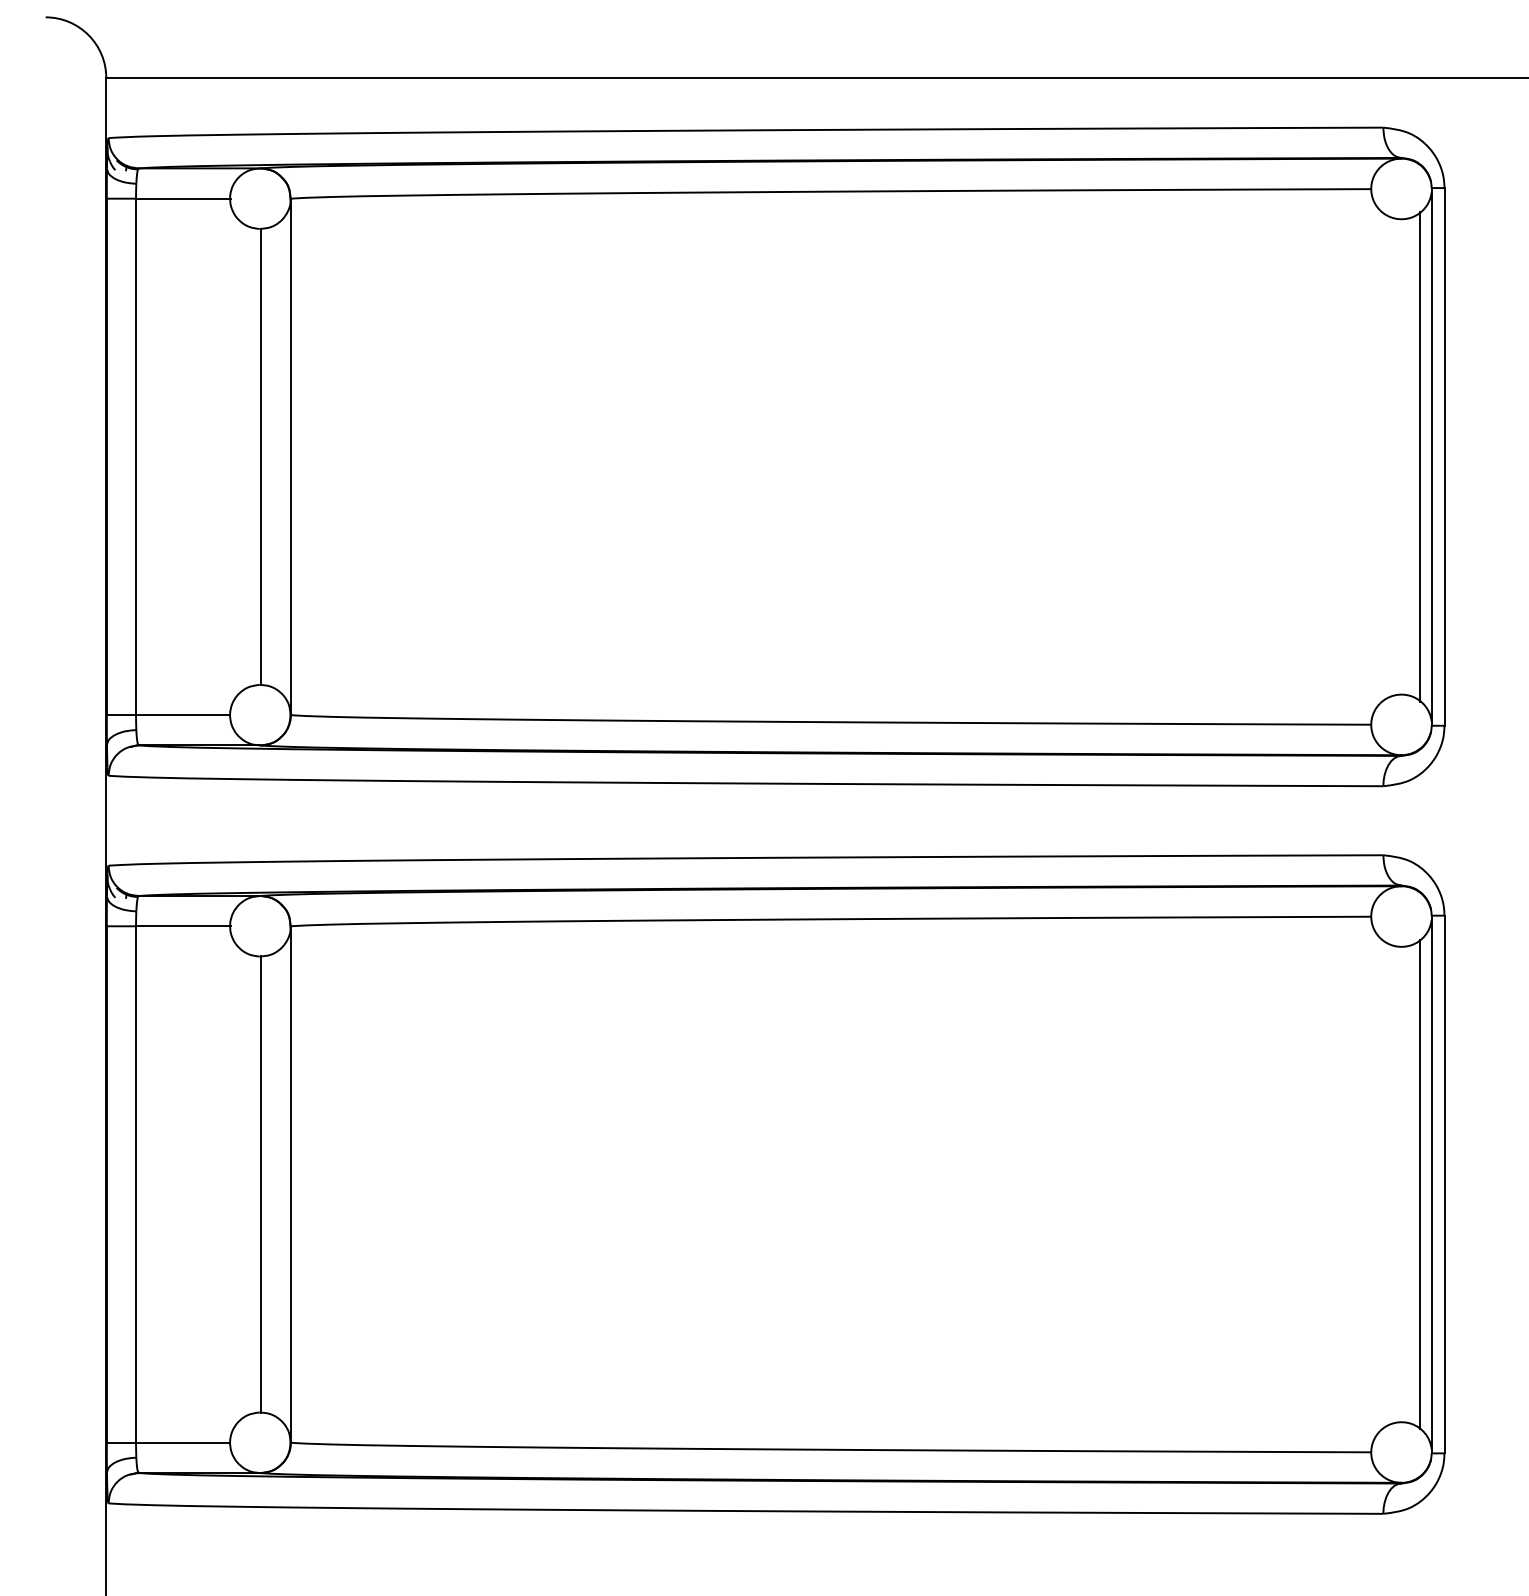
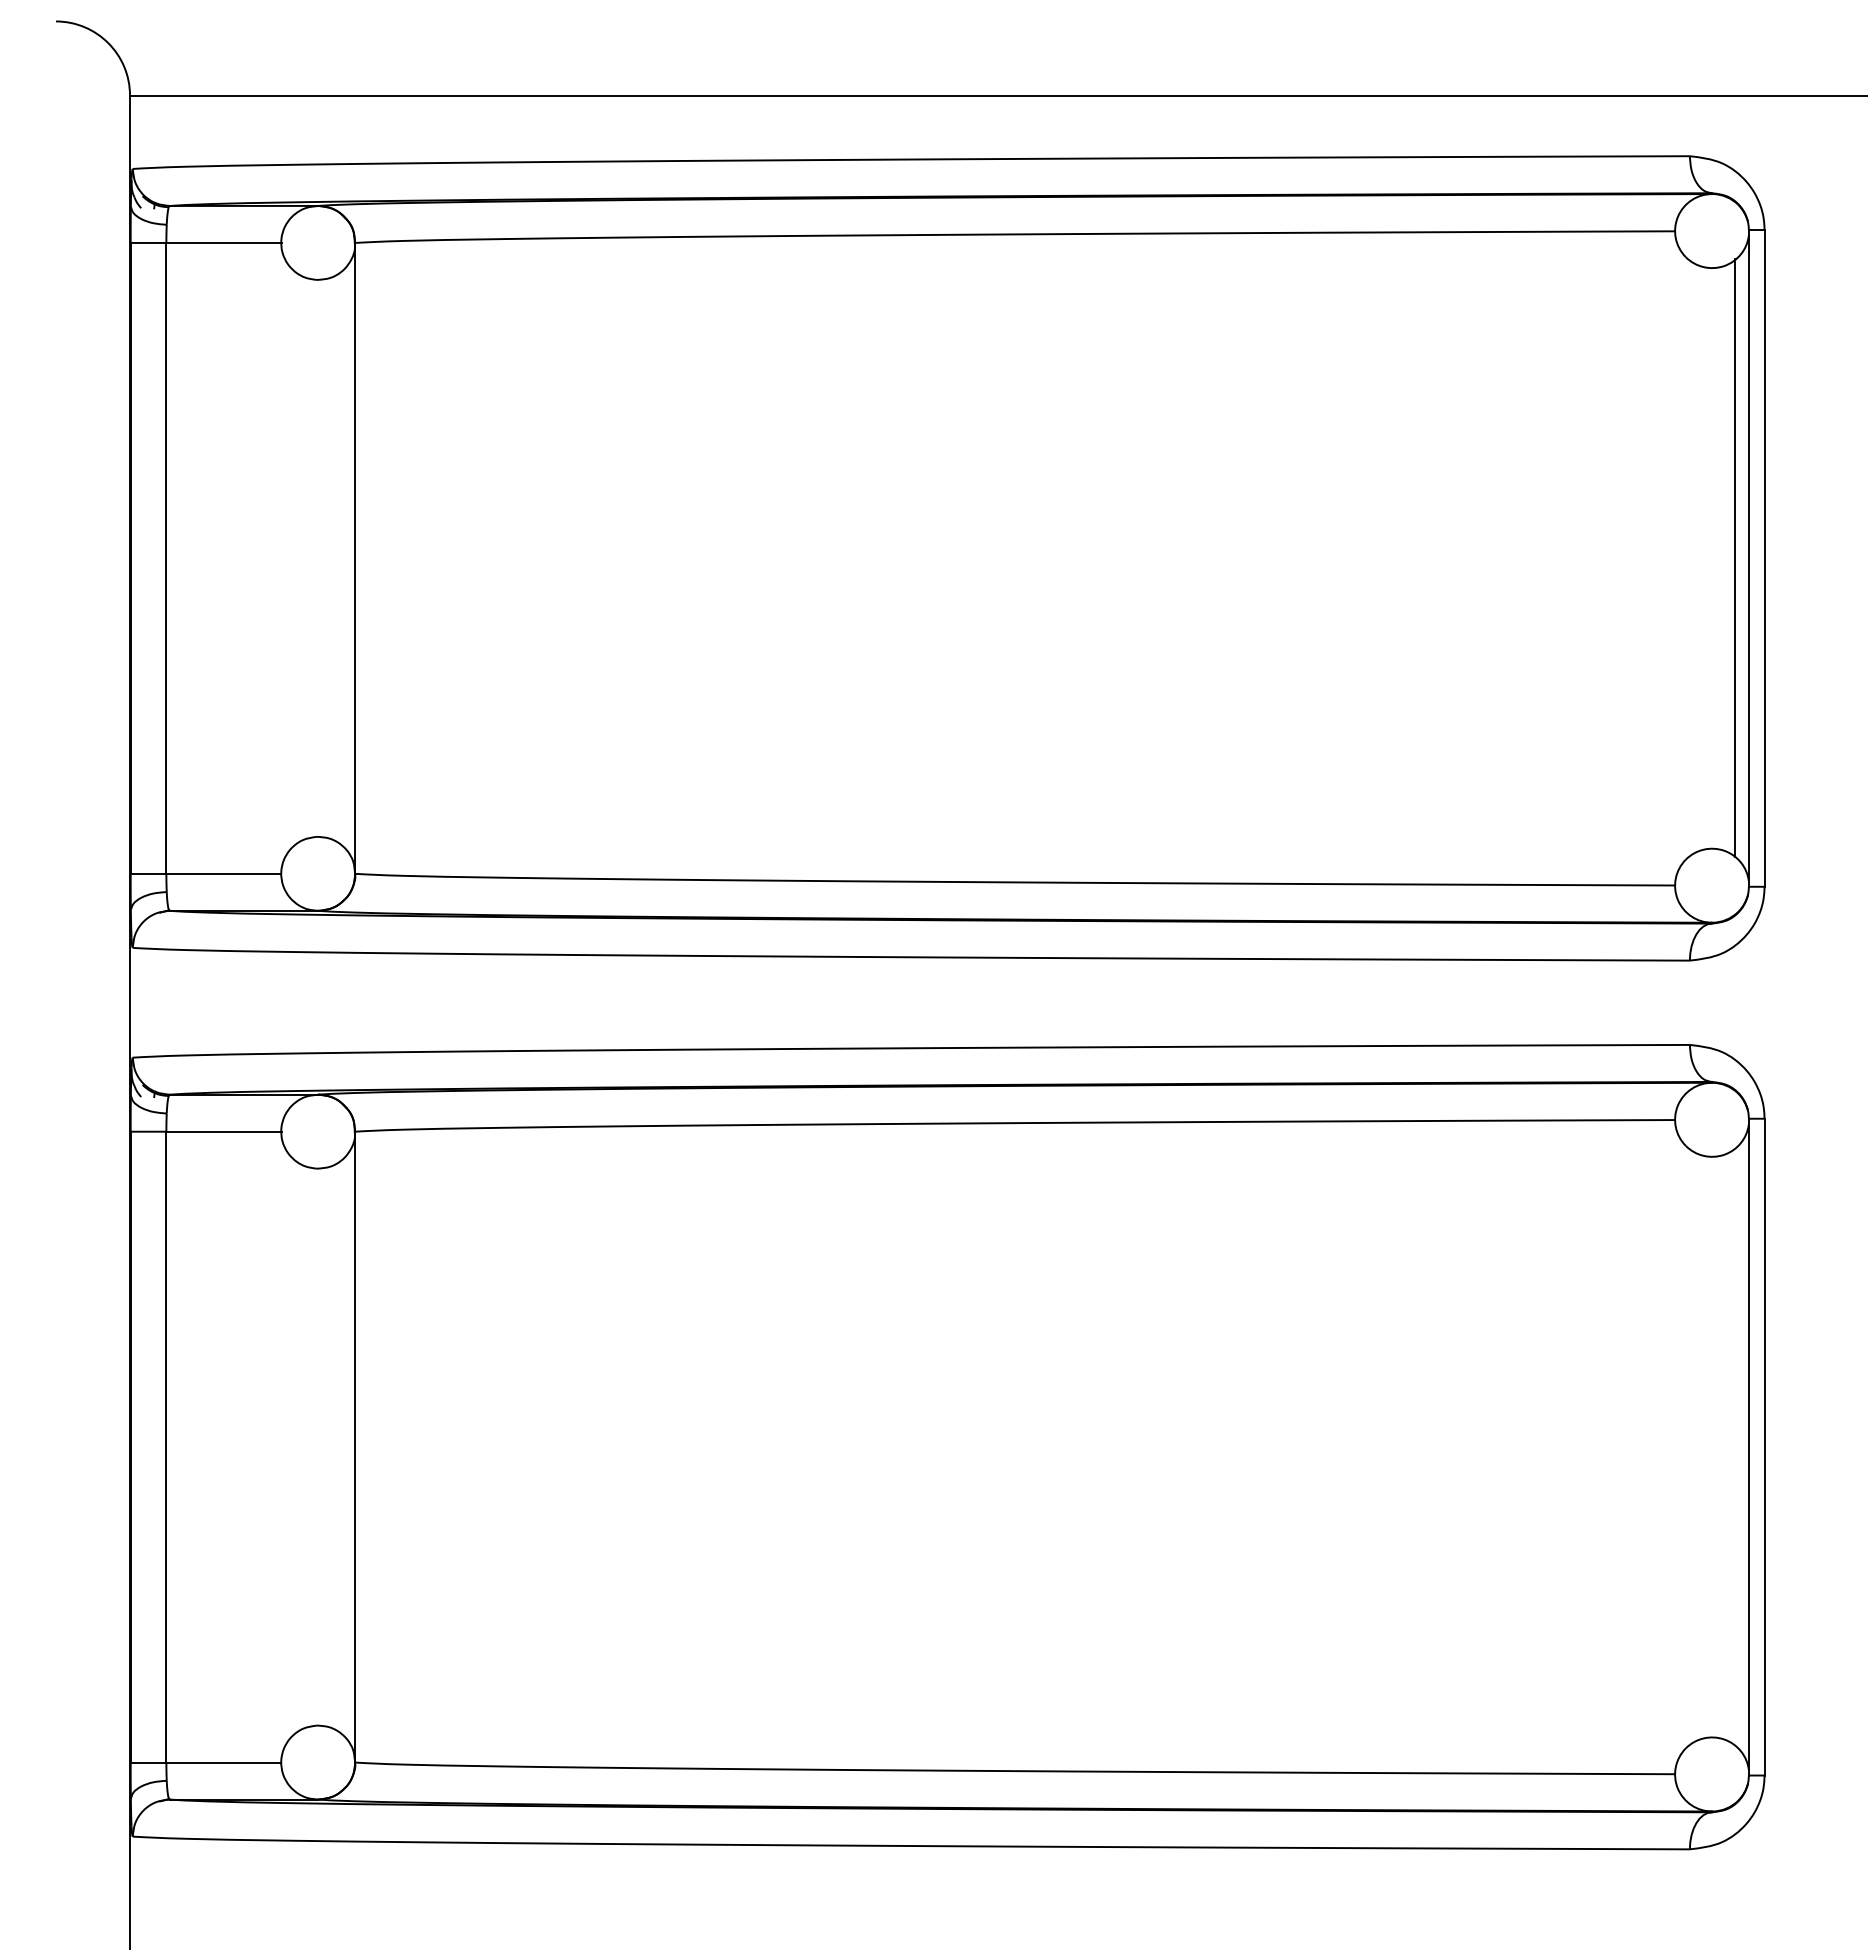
line: (261, 457) -> (319, 558), removed
line: (261, 1184) -> (319, 1446), removed
line: (1420, 1184) -> (1735, 1446), removed

